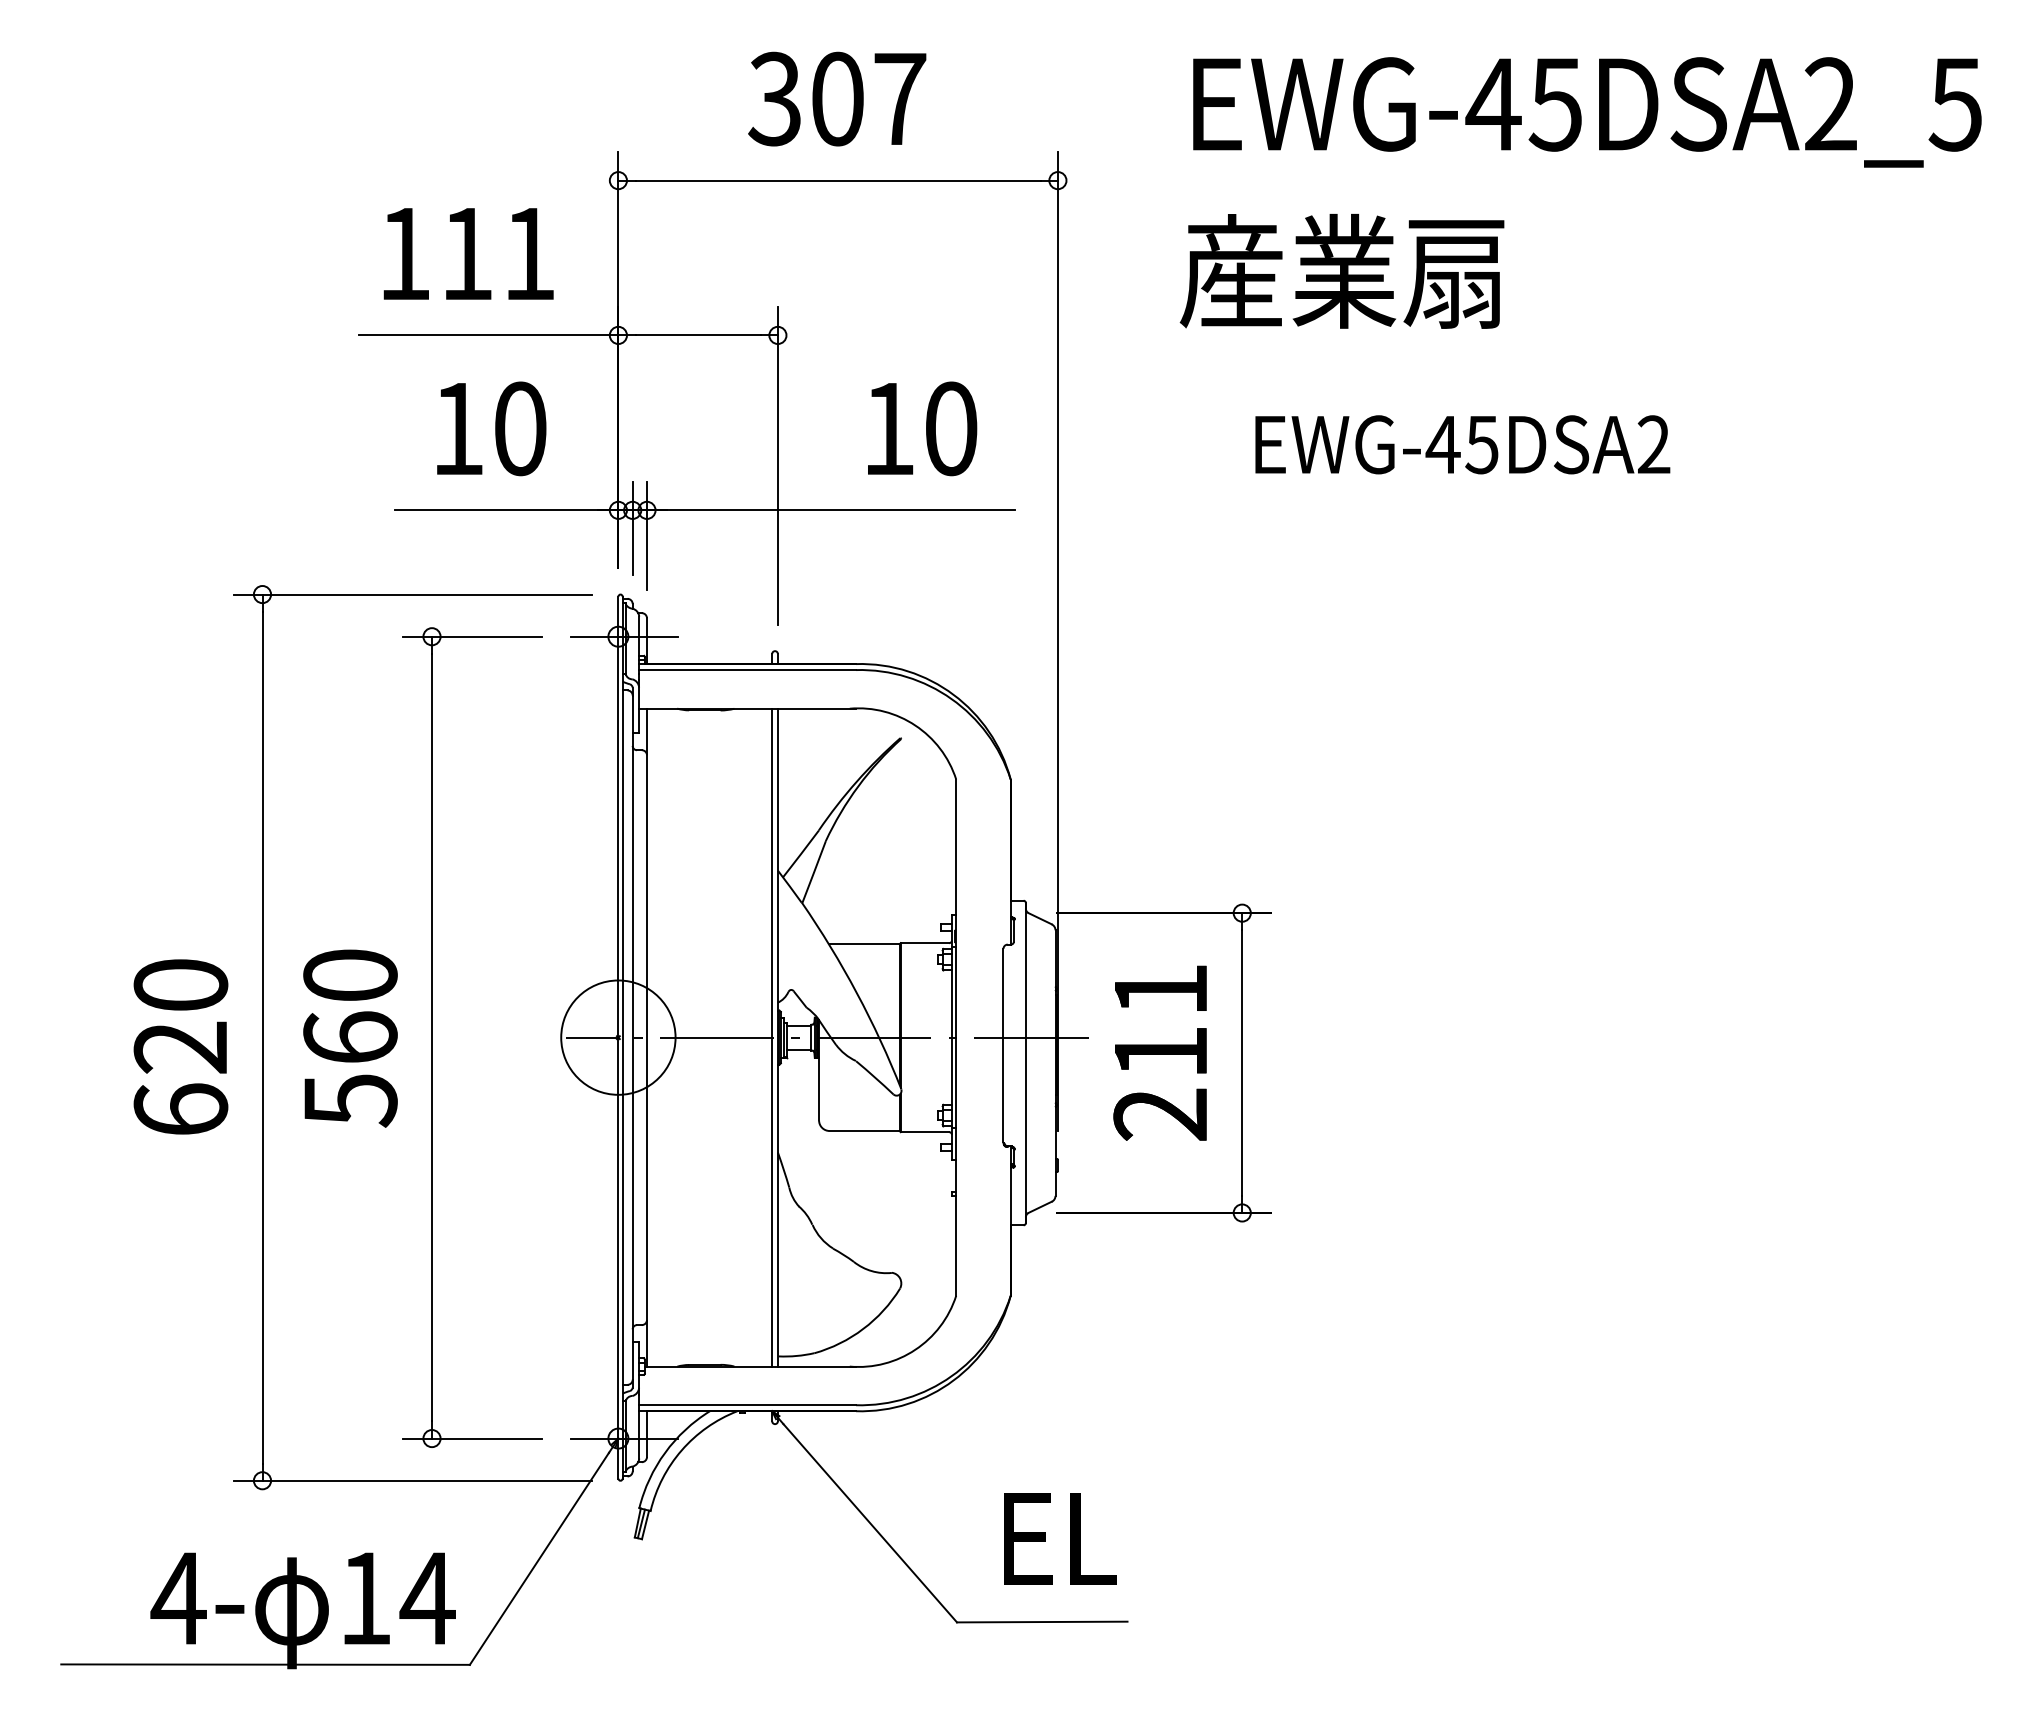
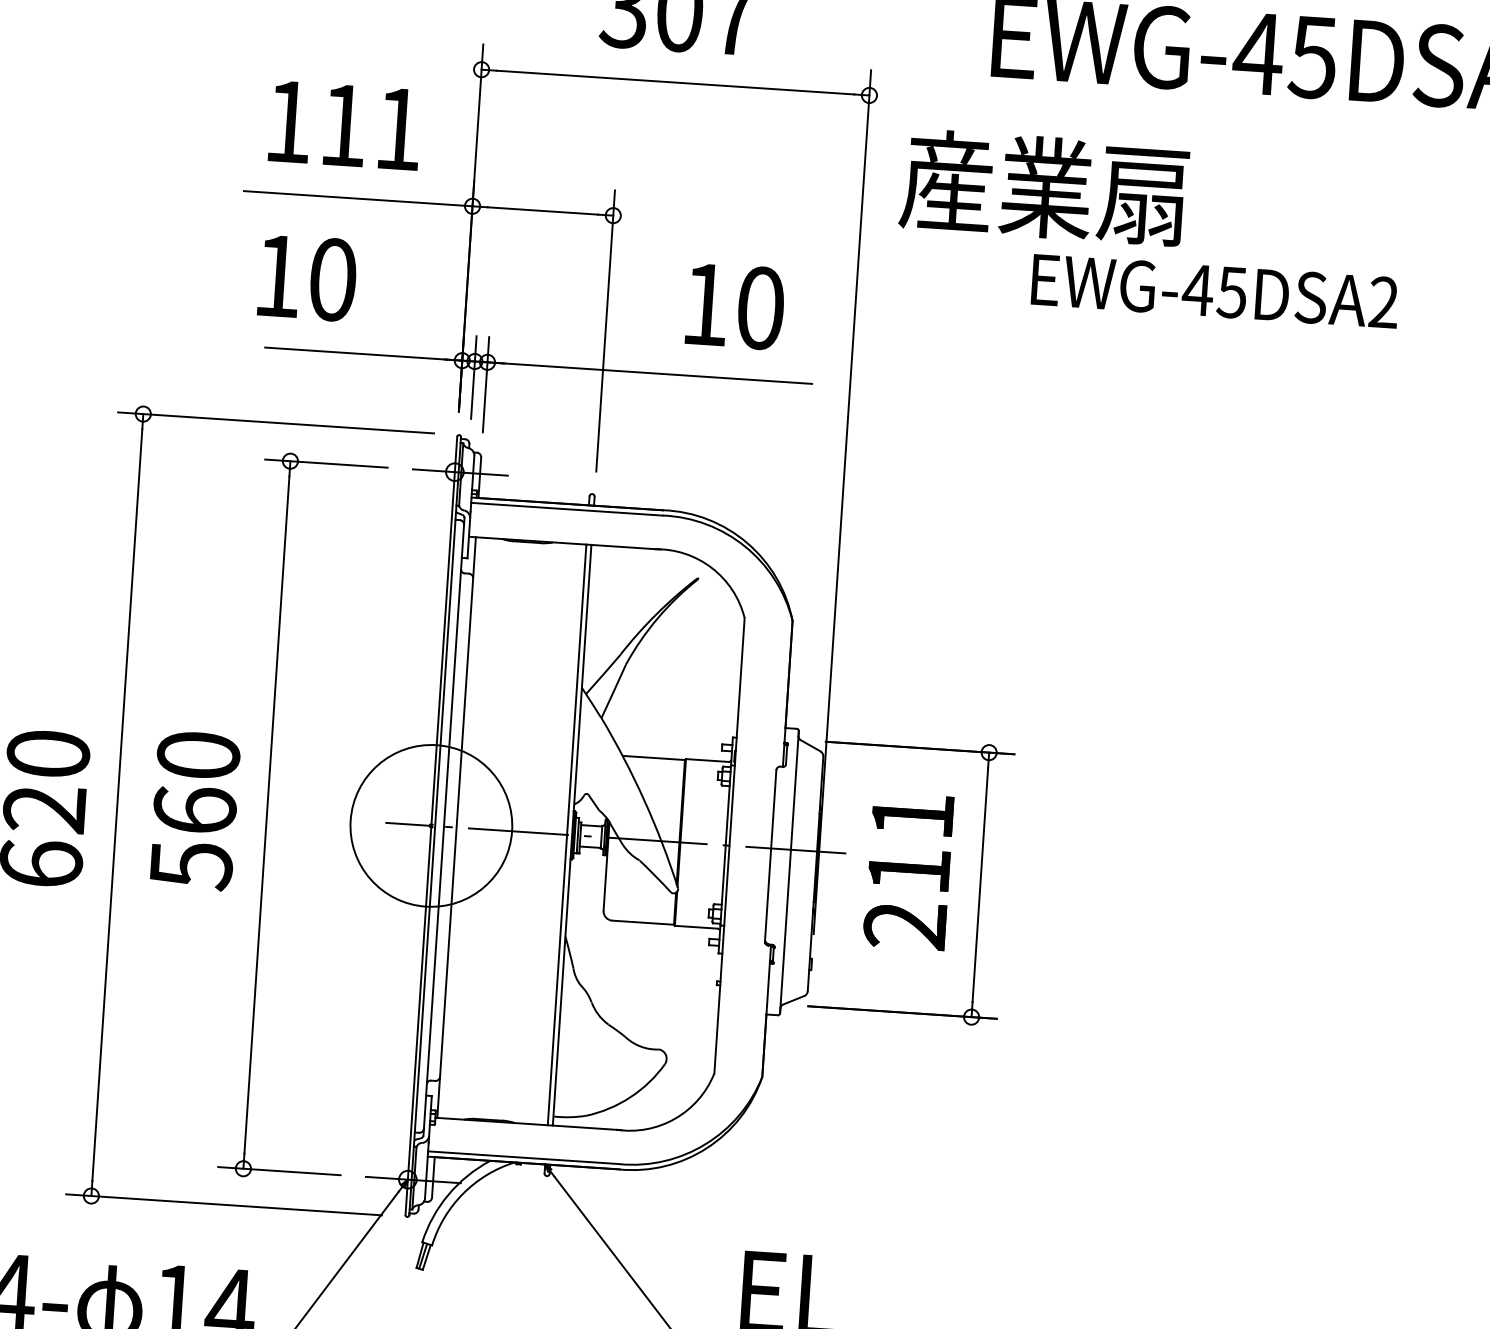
text: (1341, 271) -> (1043, 187), moved
text: (491, 428) -> (307, 277), moved
text: (1462, 444) -> (1214, 291), moved
circle: (618, 1037) -> (431, 825), size x1.6

